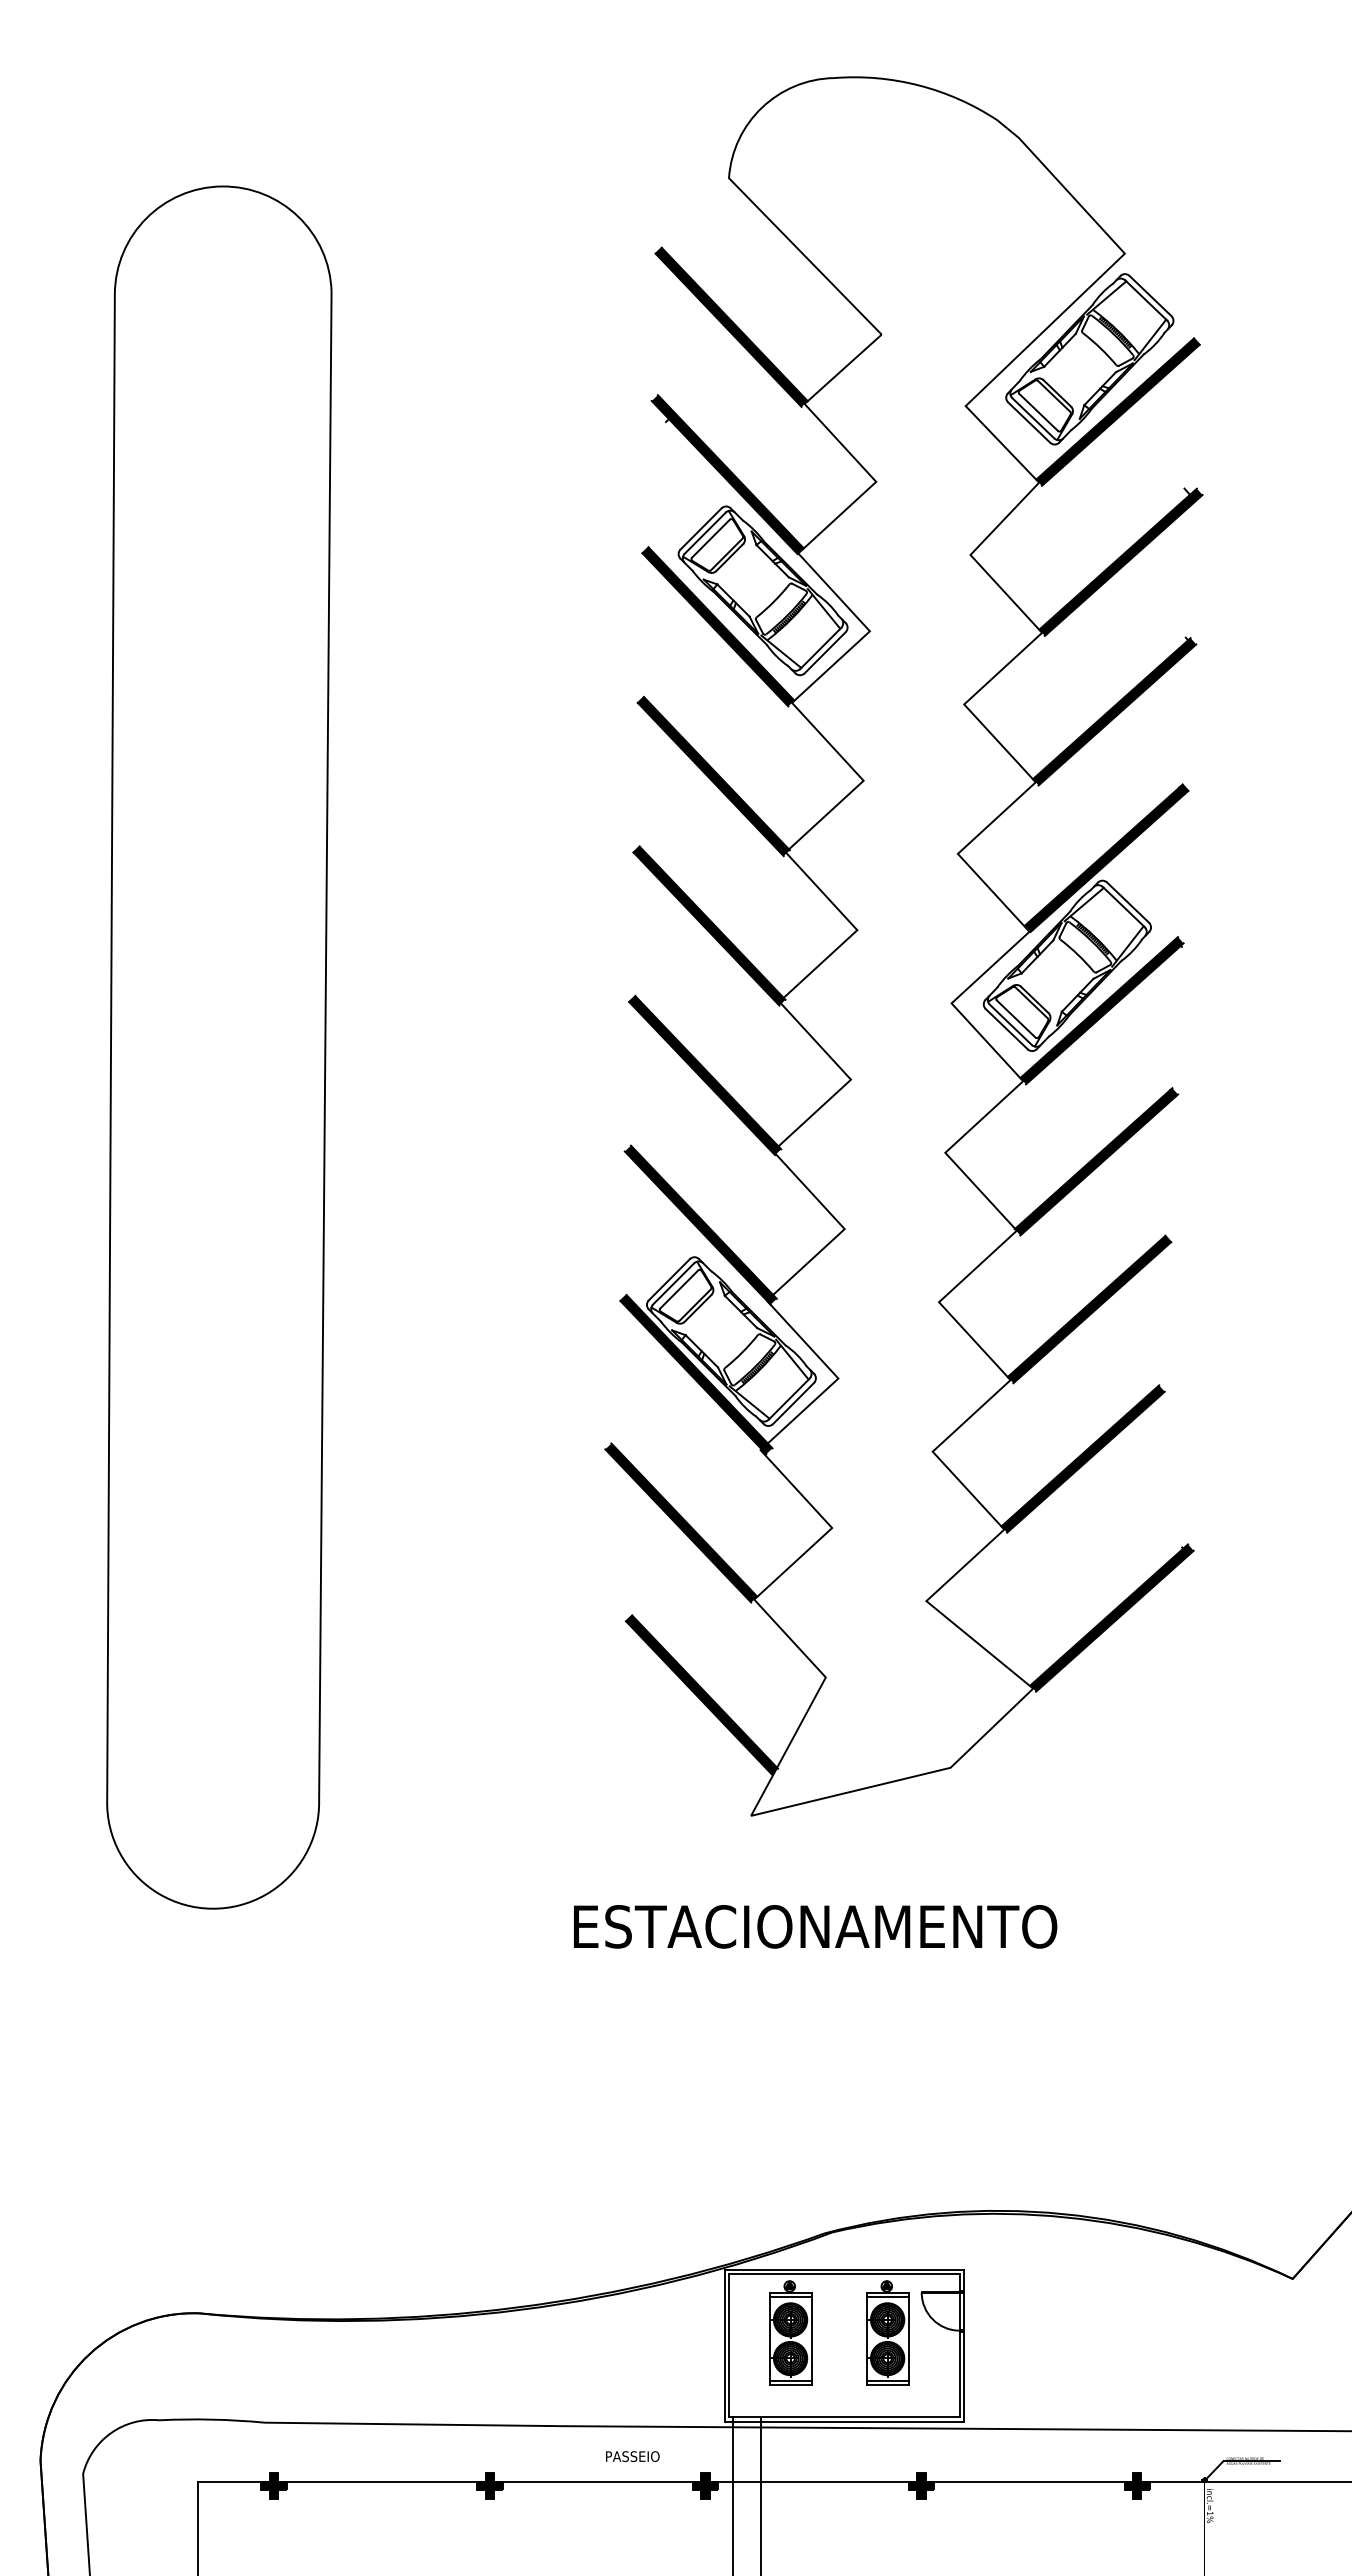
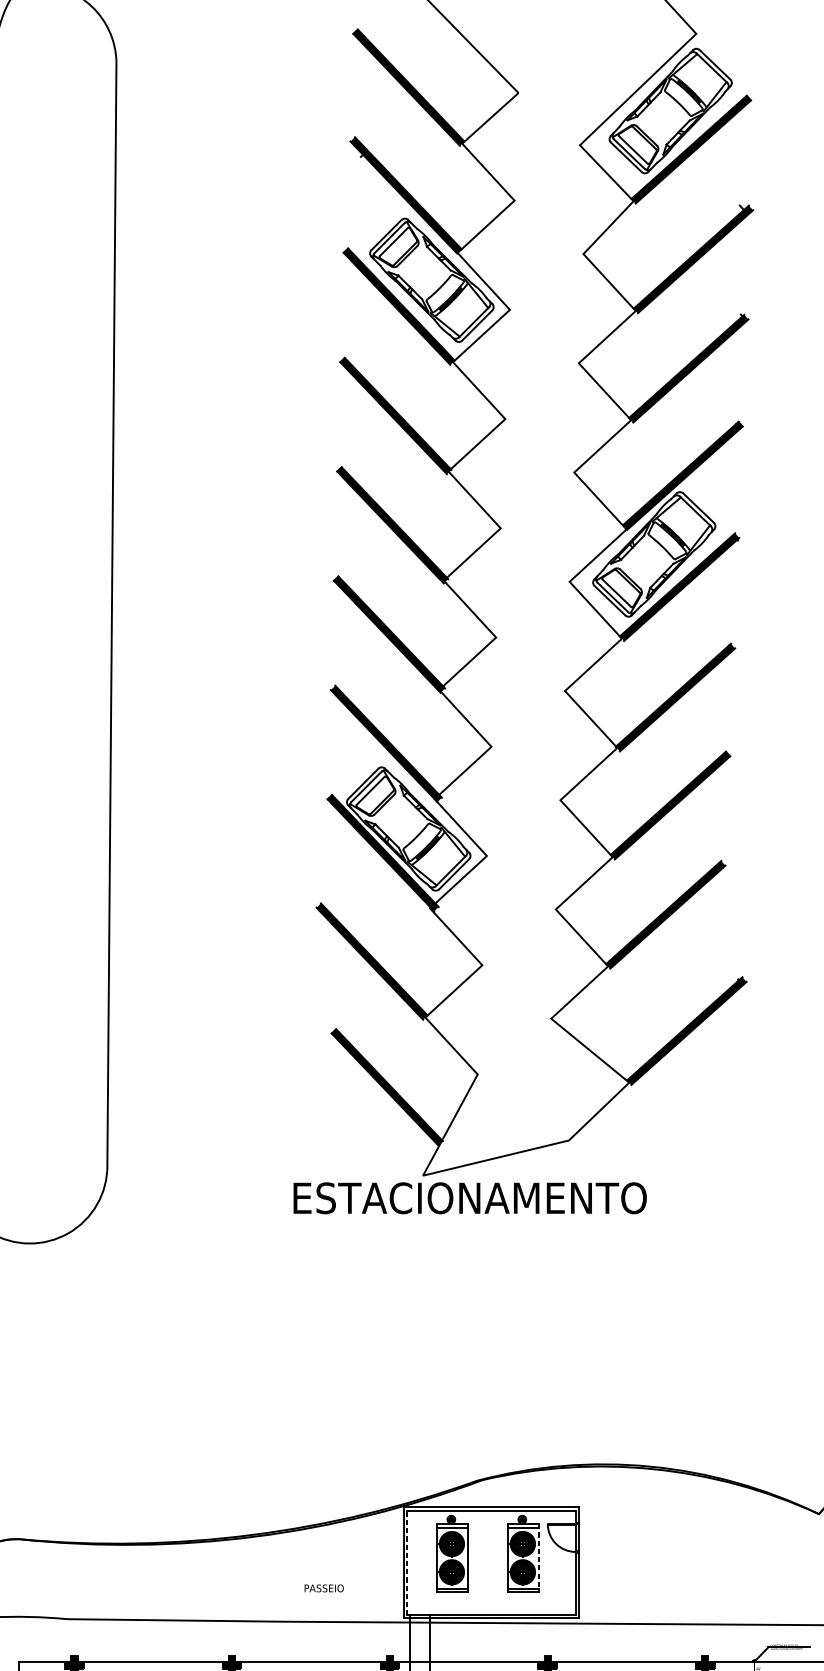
text: (815, 1926) -> (470, 1198), moved
line: (909, 2339) -> (538, 1558), solid -> dashed
line: (729, 2345) -> (407, 1562), solid -> dashed
text: (632, 2456) -> (323, 1588), moved

